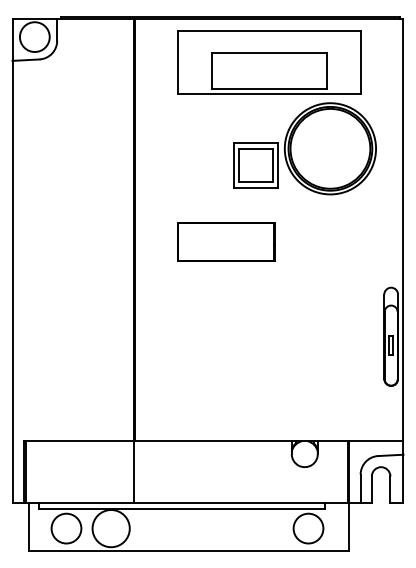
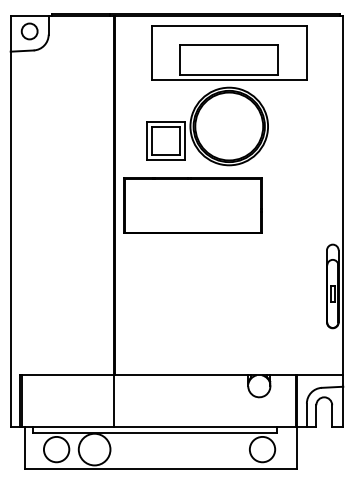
circle: (34, 36) -> (29, 30), size x0.62
part: (304, 148) -> (207, 126), moved
part: (225, 241) -> (191, 205), size x1.67

